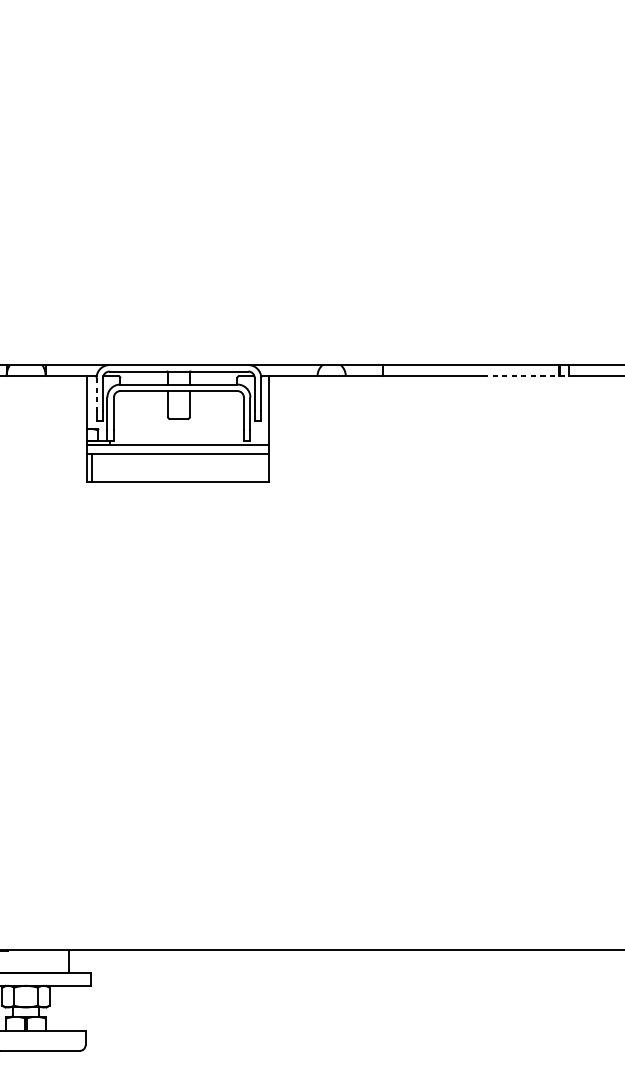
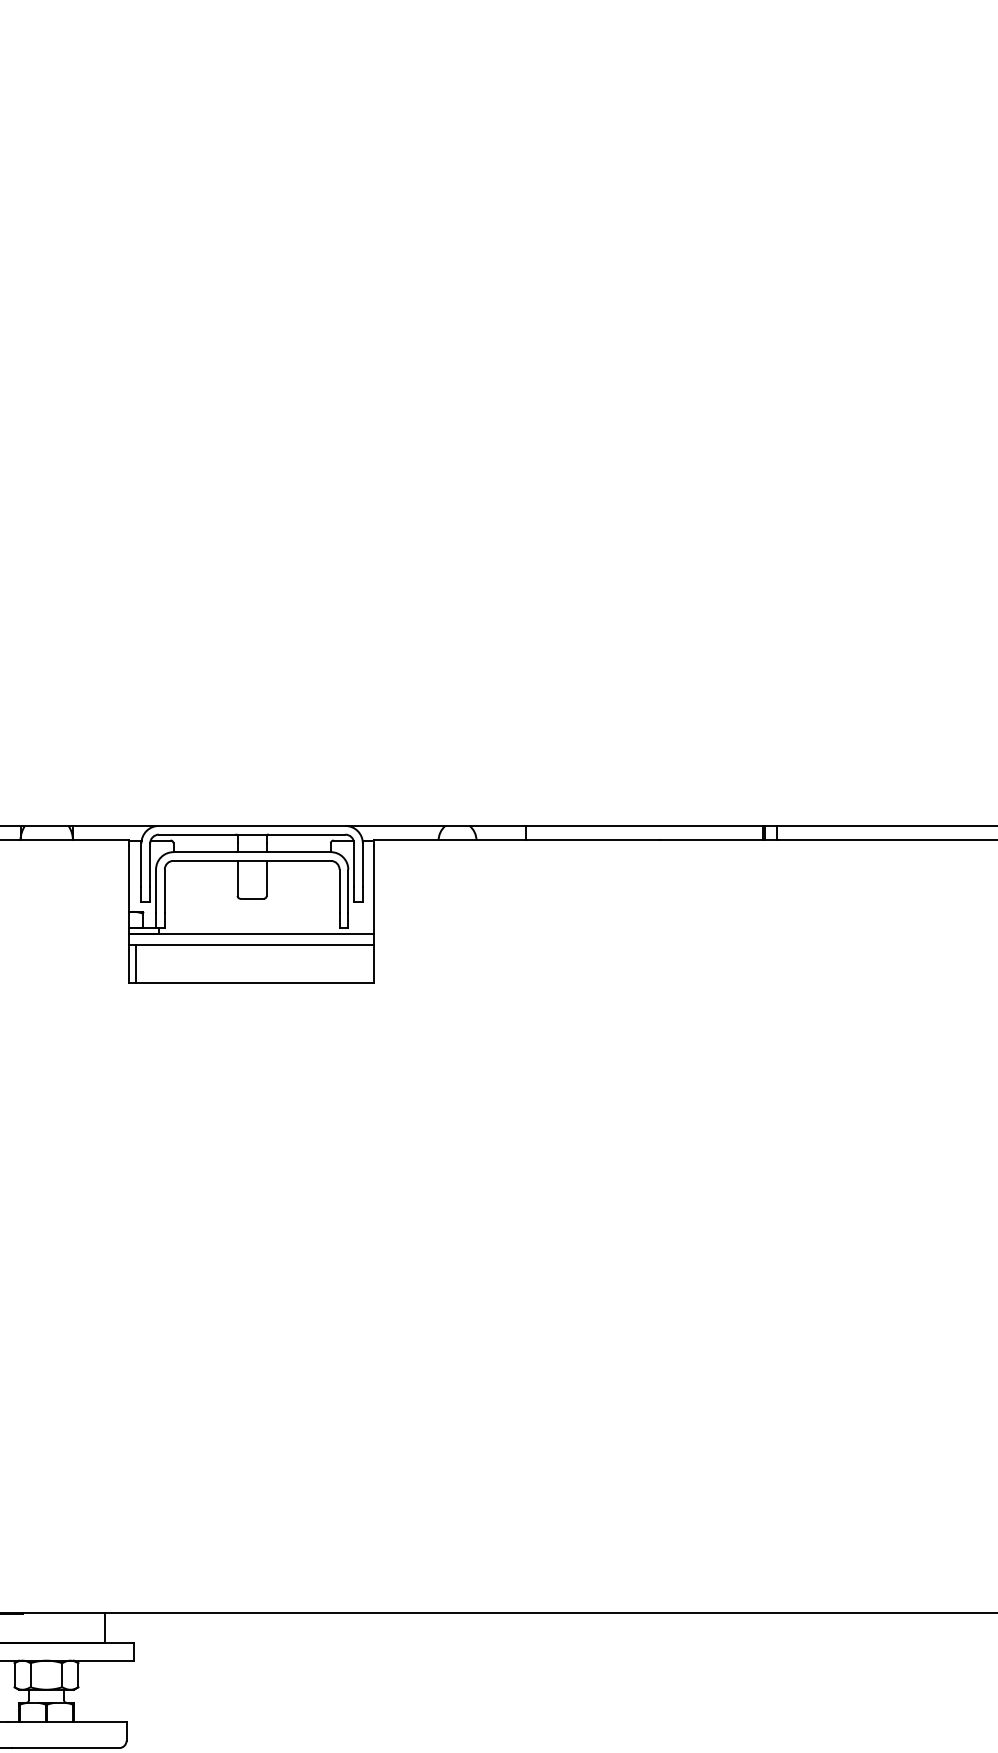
line: (526, 375) -> (719, 840), dashed -> solid
line: (96, 394) -> (141, 865), dashed -> solid

